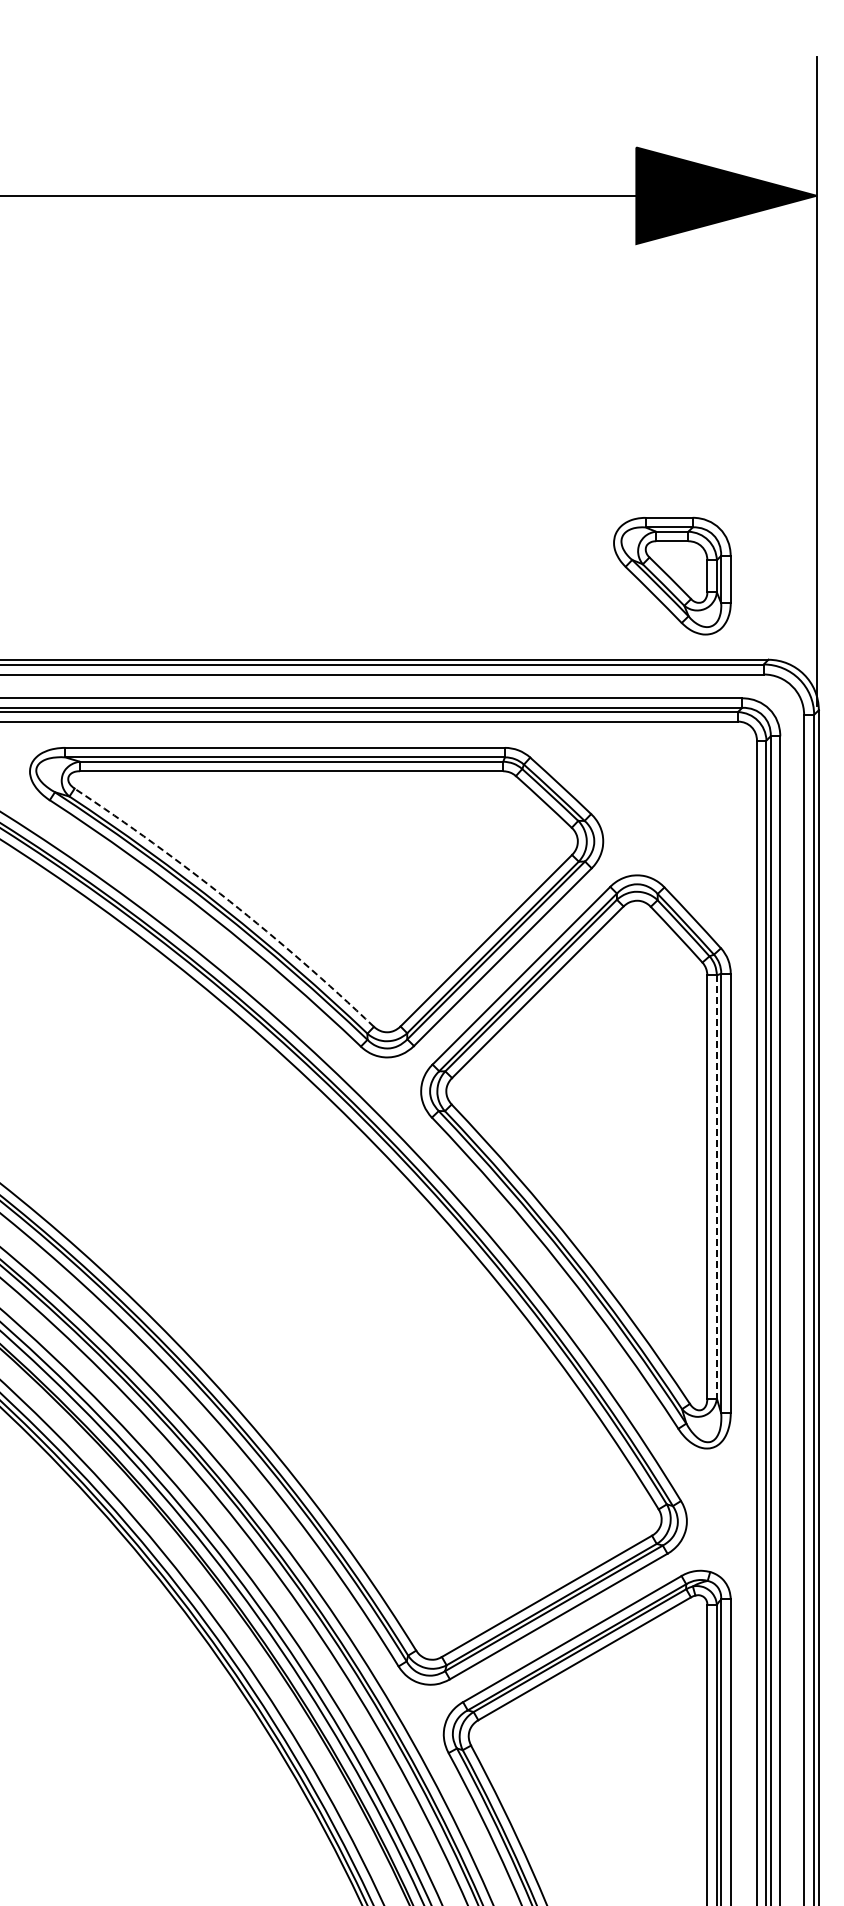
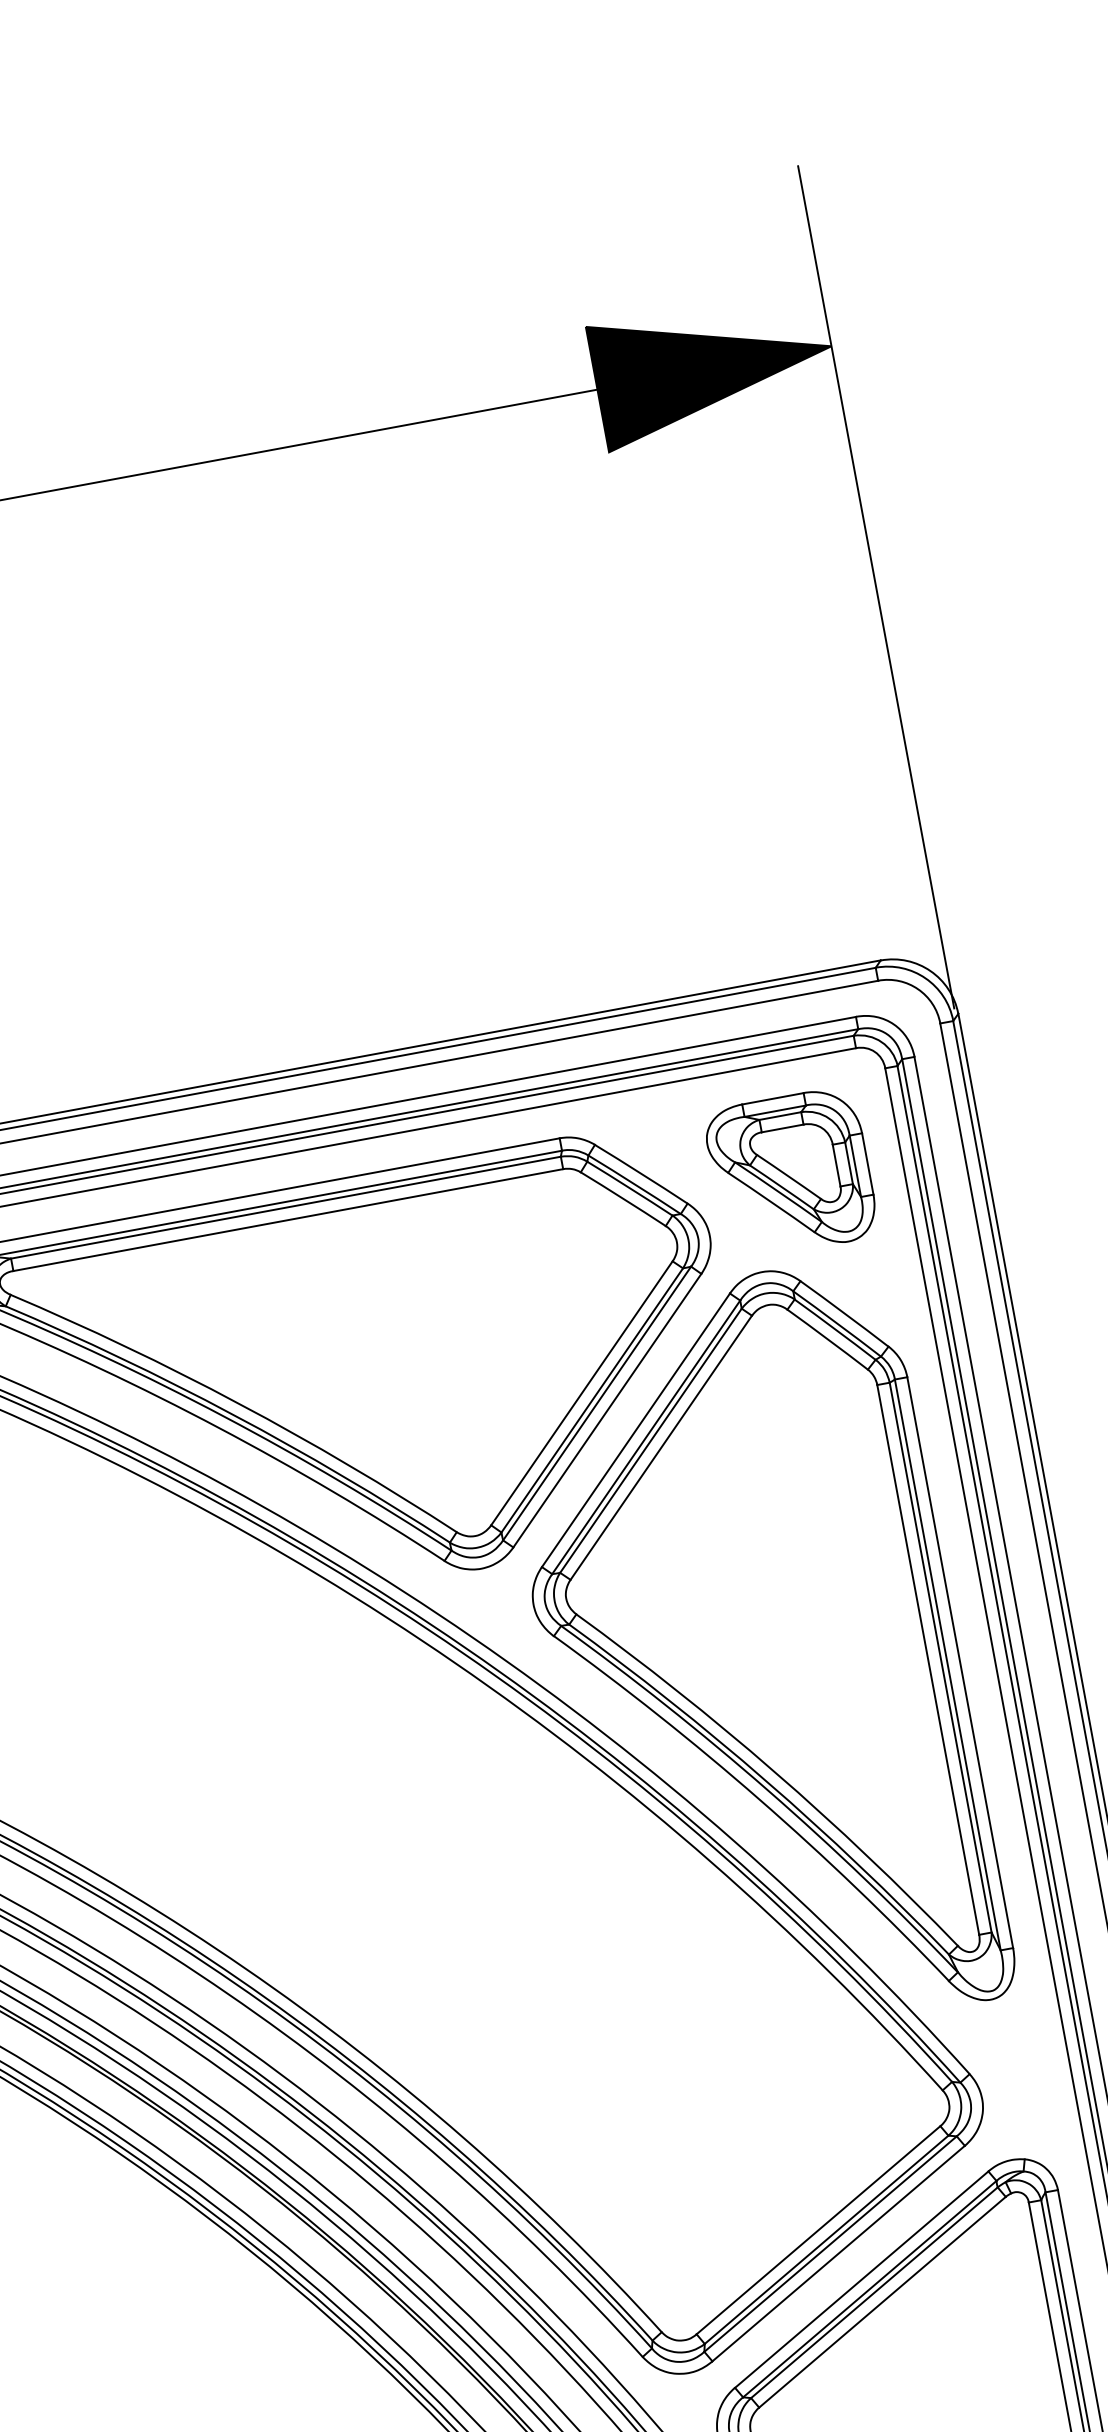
part: (672, 575) -> (791, 1172), moved
arc: (229, 901) -> (238, 1404), dashed -> solid
line: (716, 1186) -> (940, 1657), dashed -> solid

